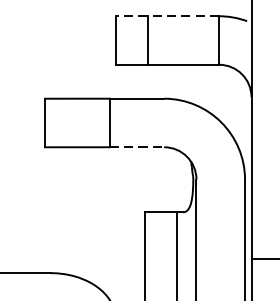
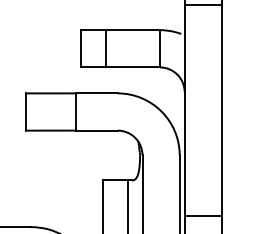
line: (166, 16) -> (119, 30), dashed -> solid
line: (136, 147) -> (96, 130), dashed -> solid

